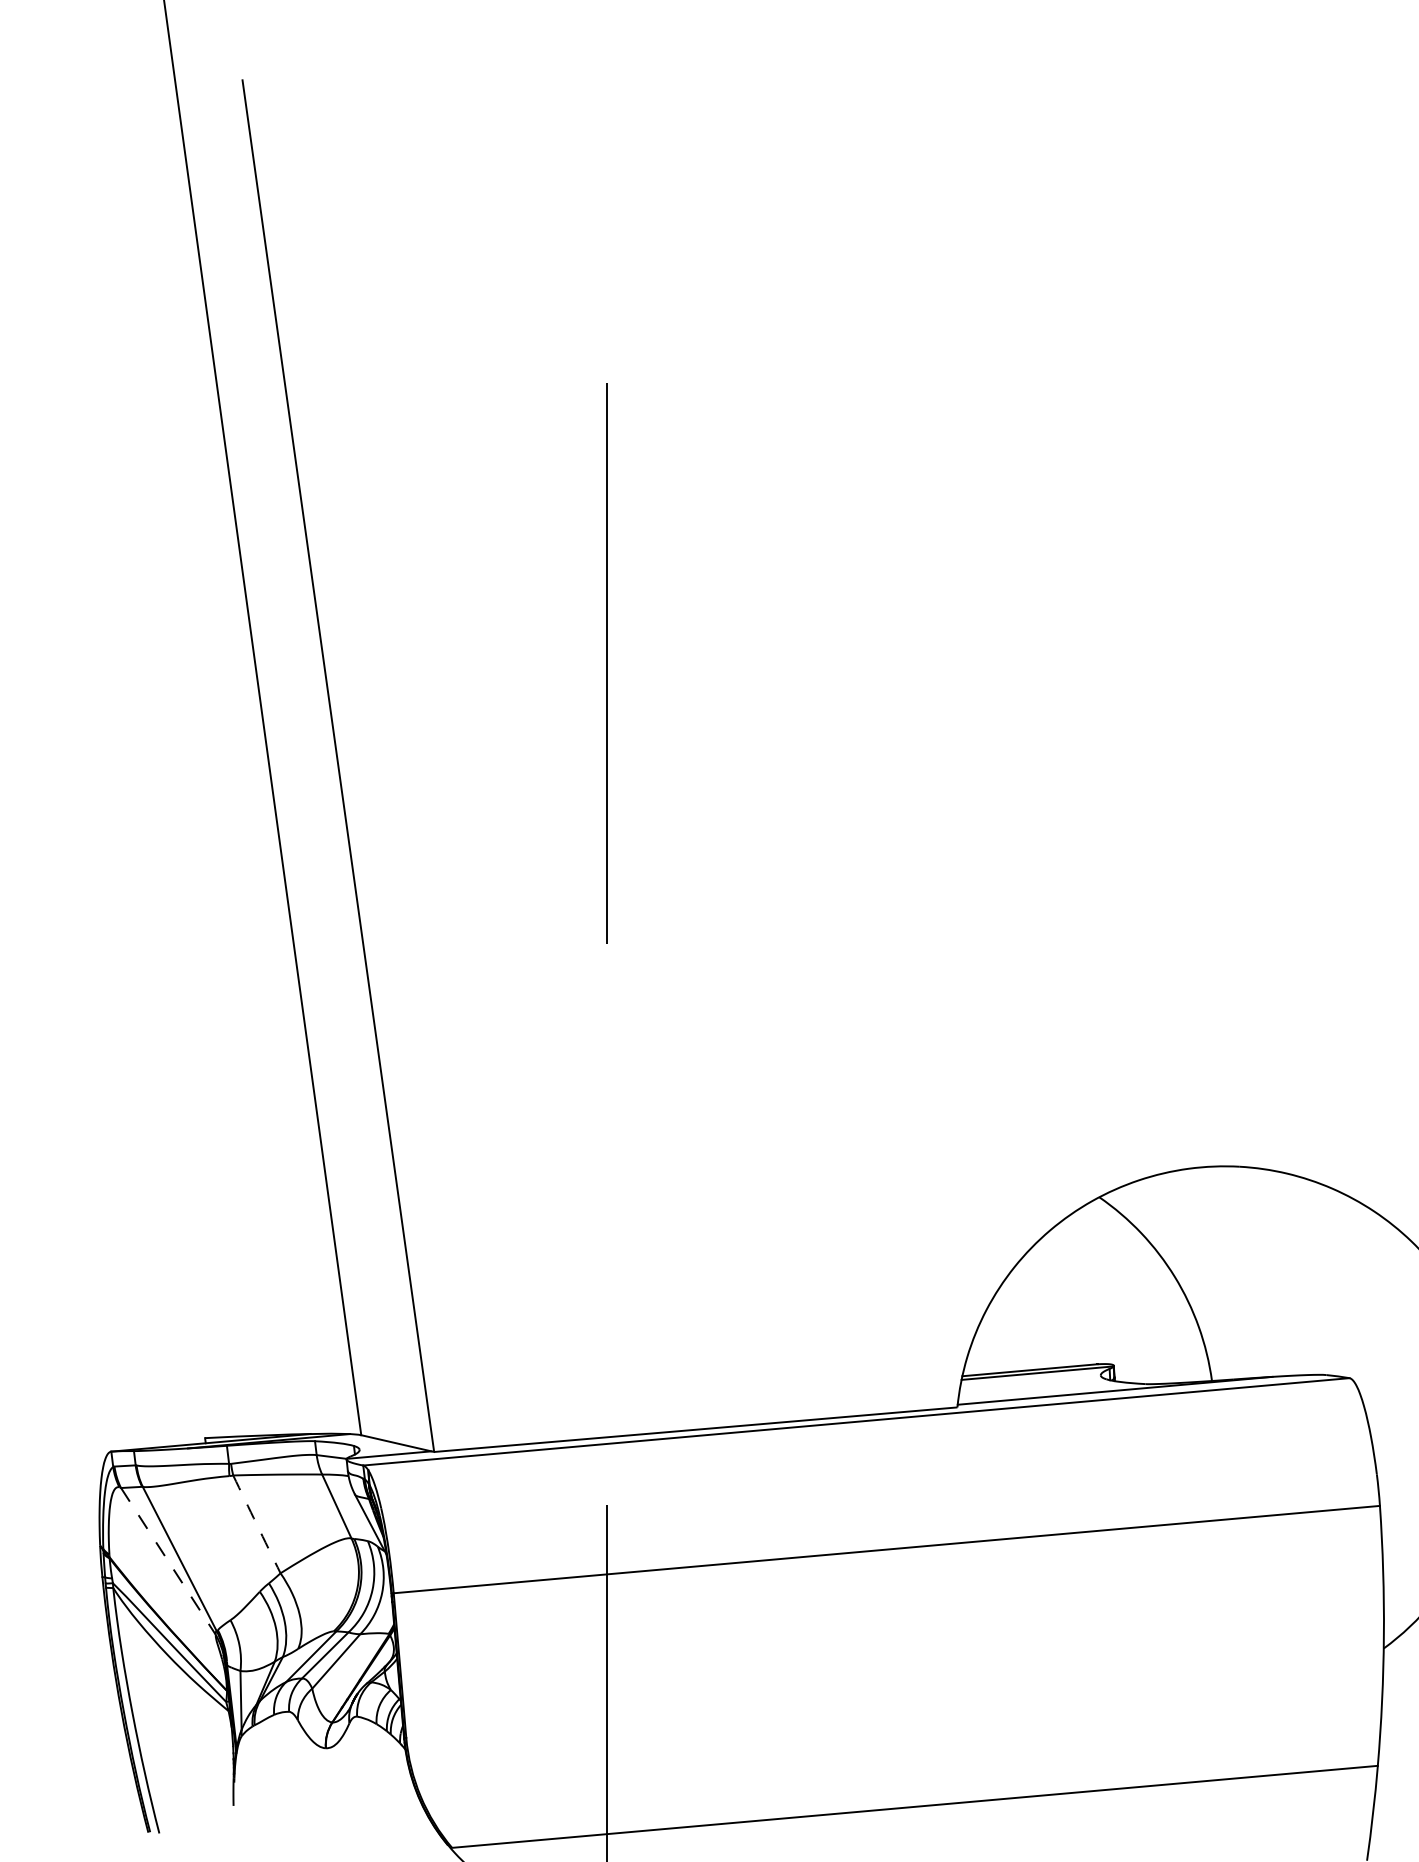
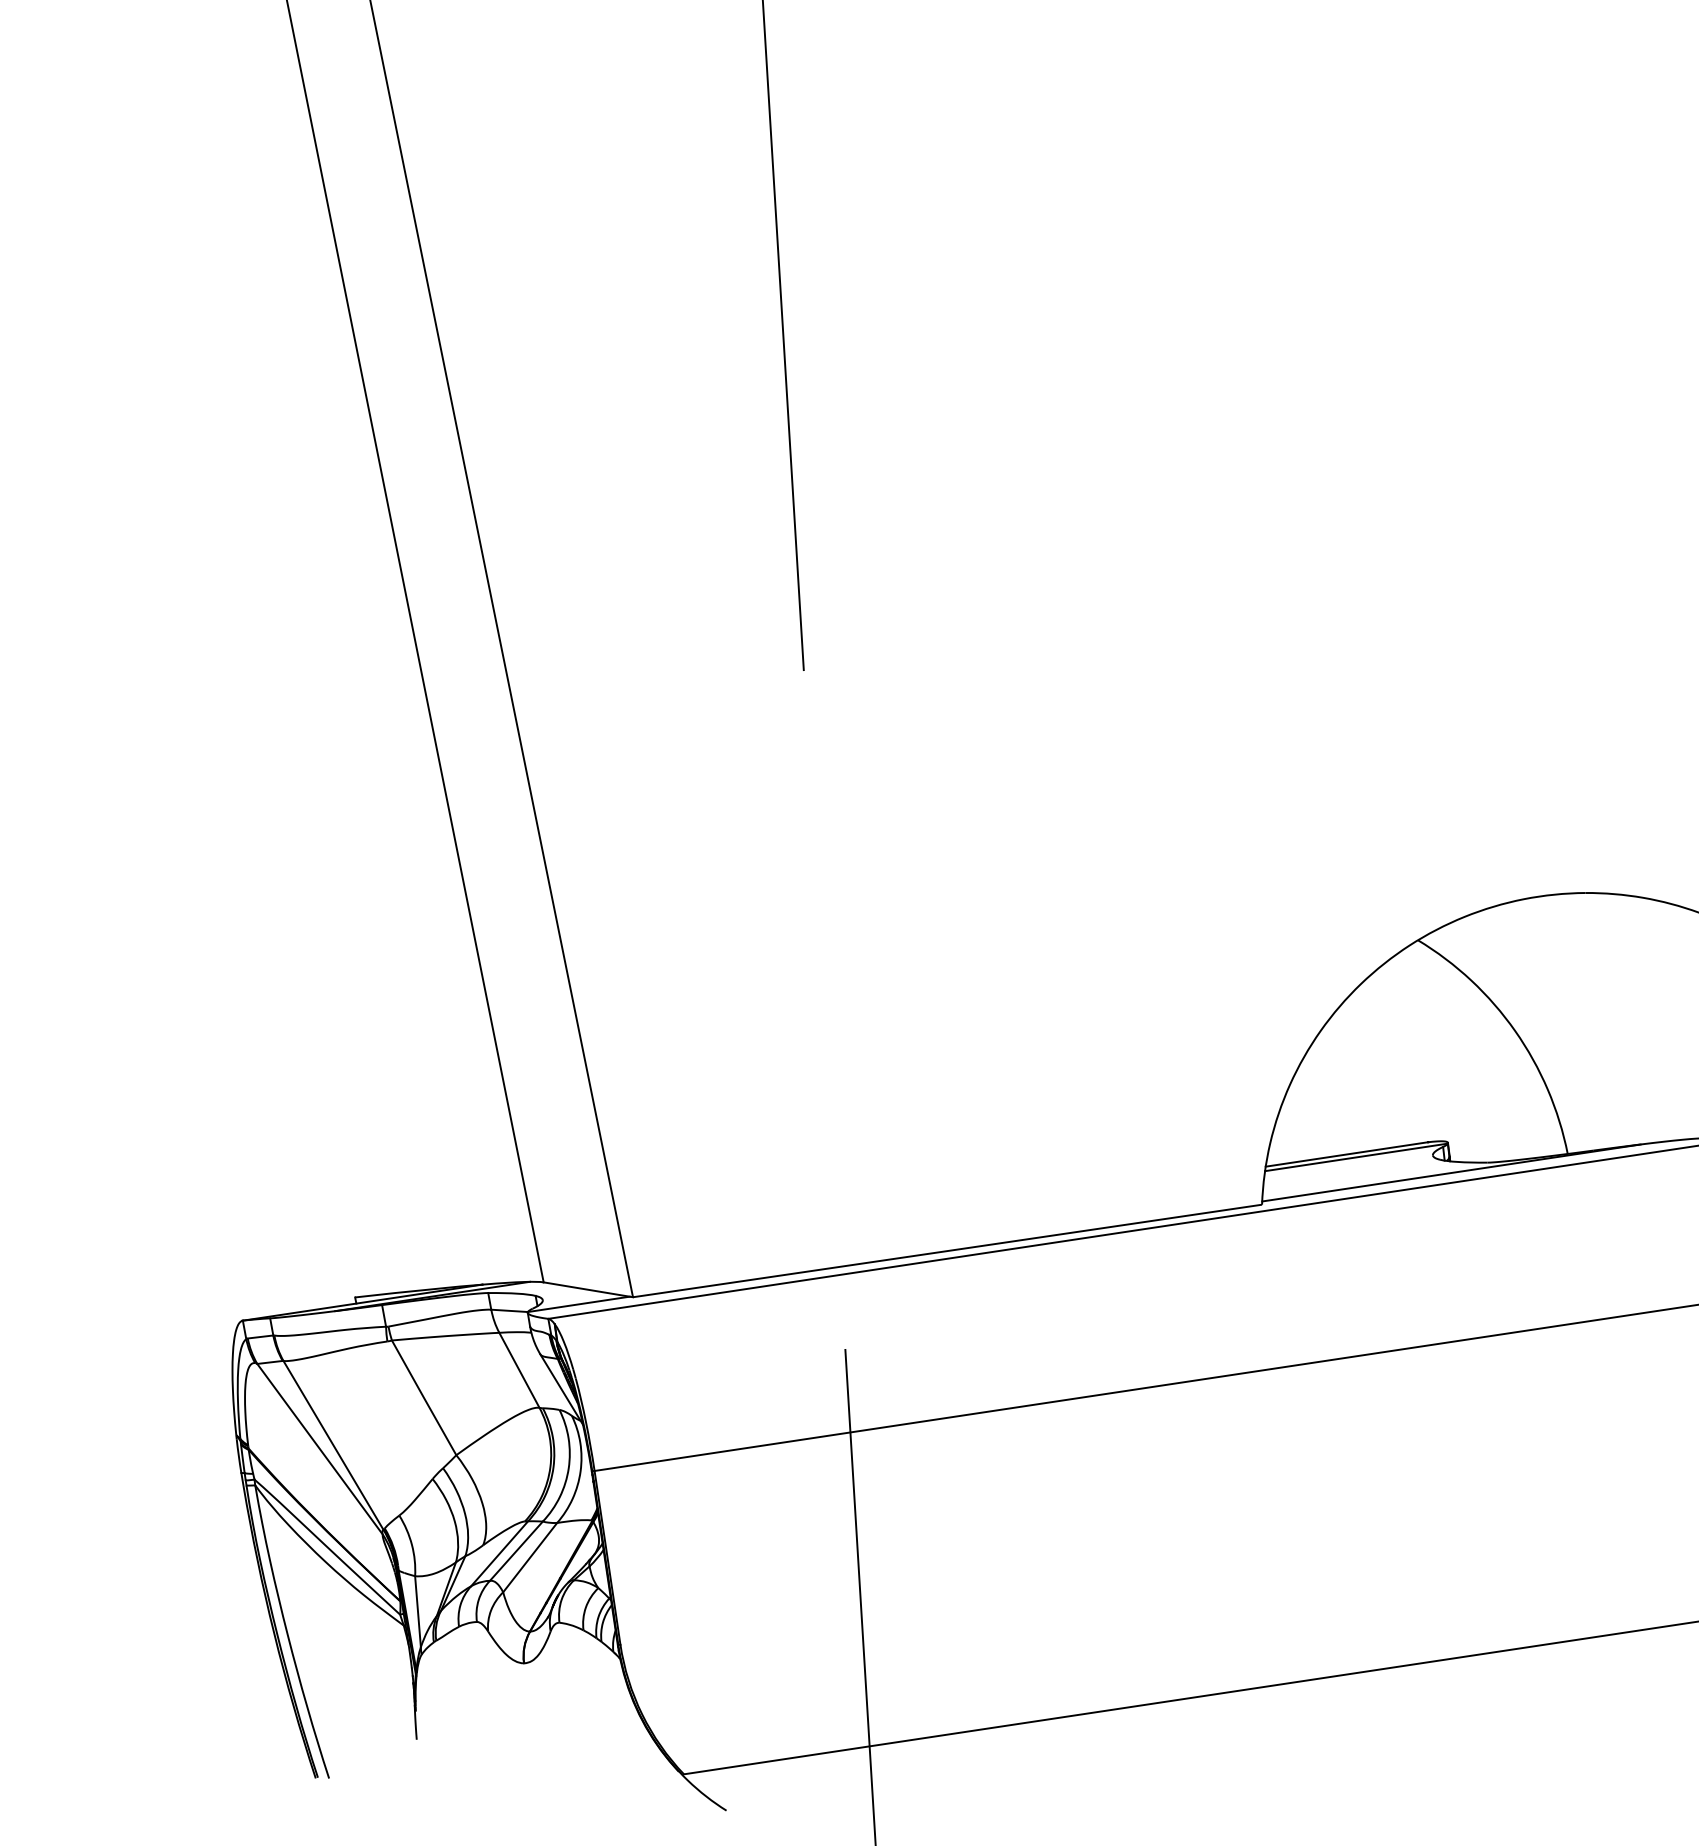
arc: (256, 1524) -> (423, 1398), dashed -> solid
line: (168, 1561) -> (320, 1449), dashed -> solid

